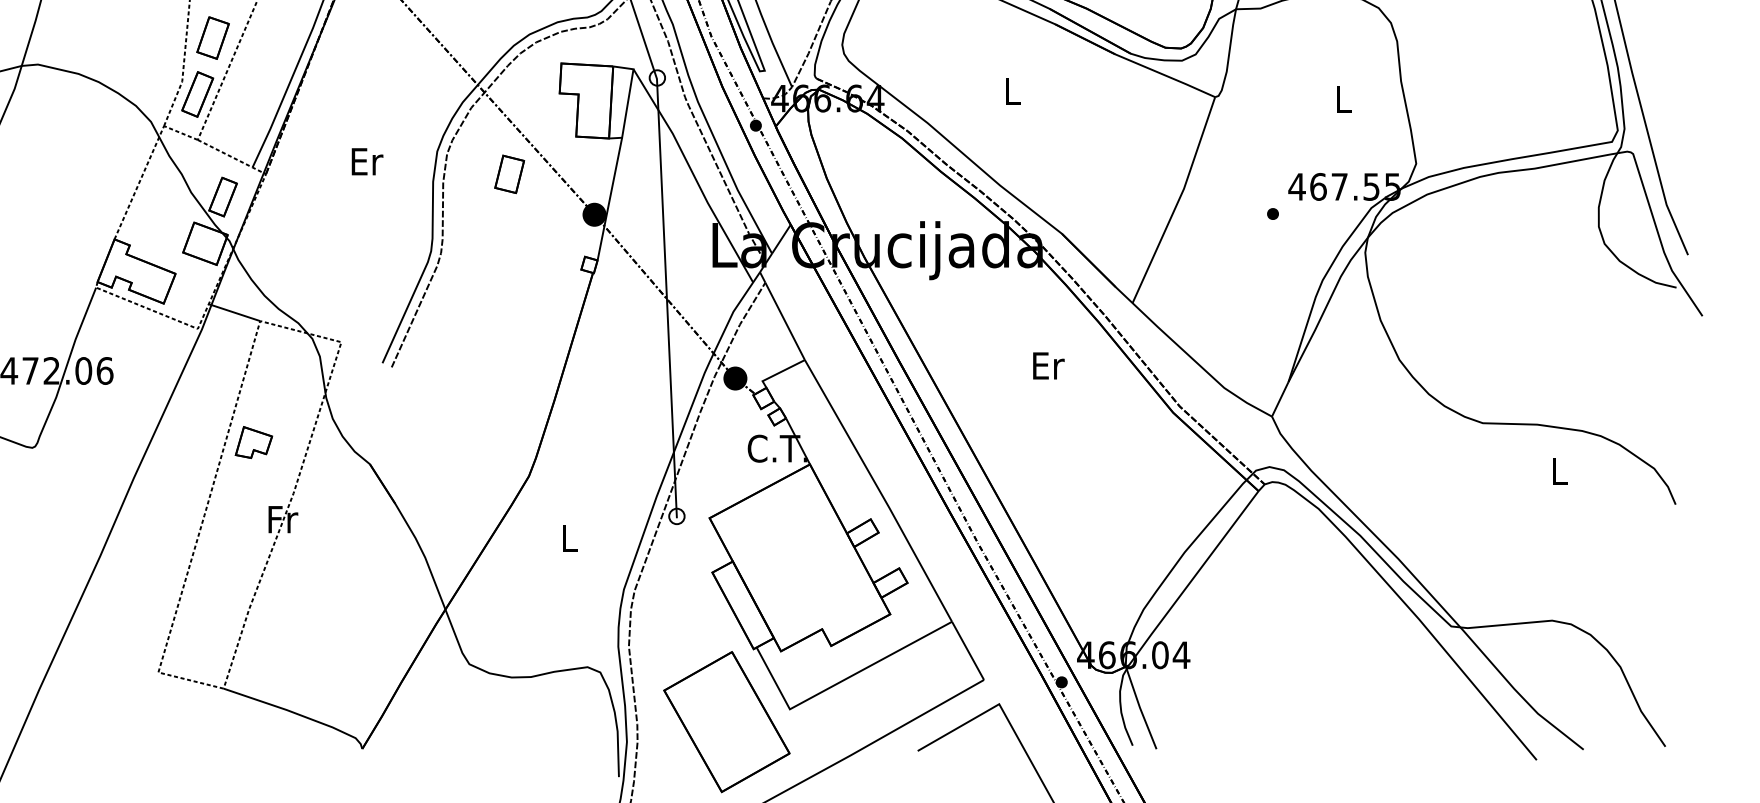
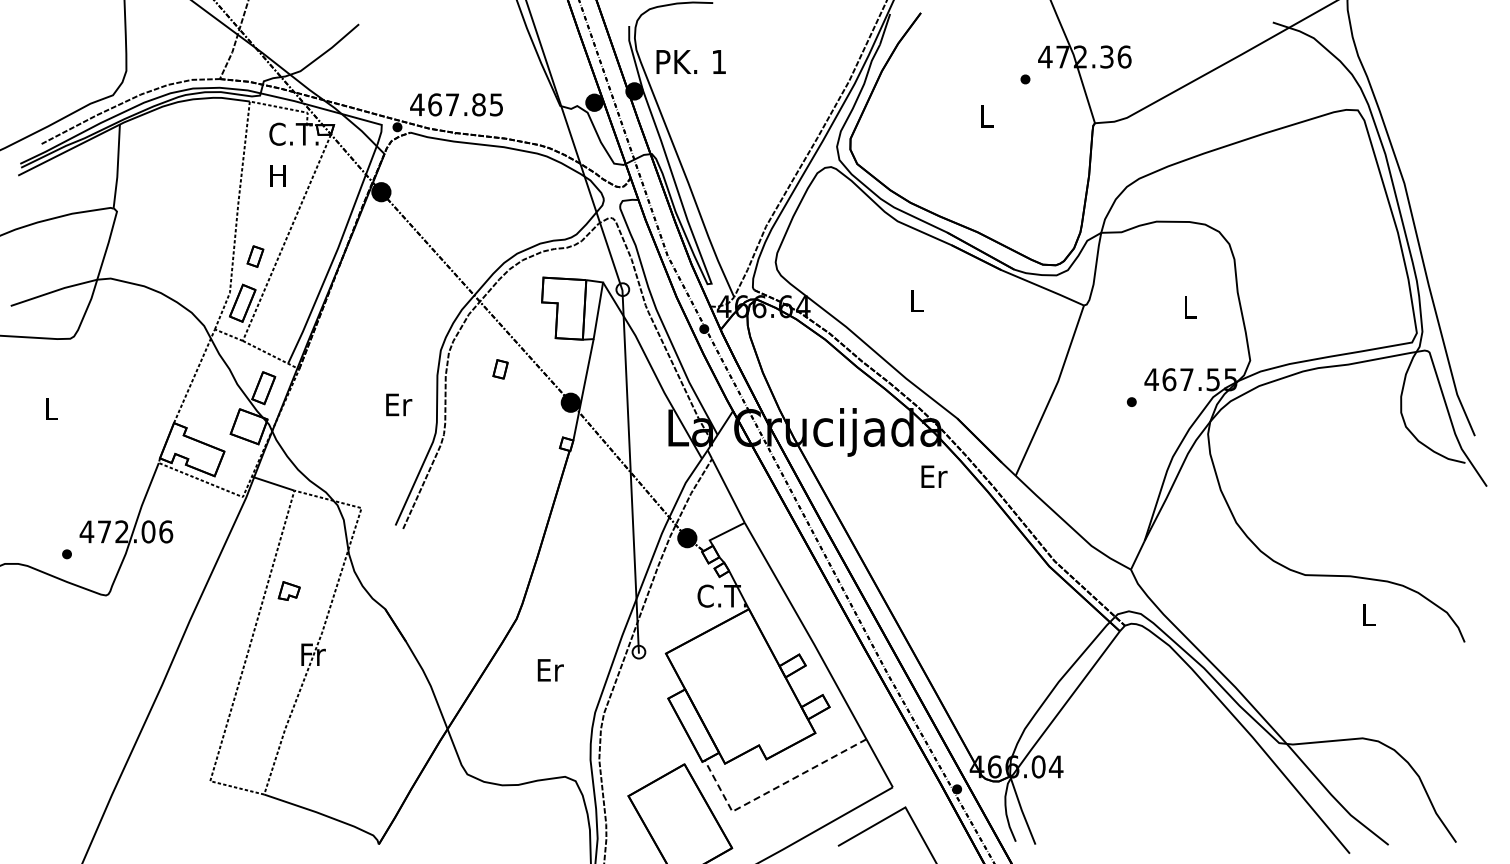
part: (213, 37) -> (255, 256), size x0.6
text: (367, 161) -> (399, 404), moved
part: (509, 174) -> (500, 369), size x0.6
text: (1048, 365) -> (934, 476), moved
part: (254, 441) -> (289, 590), size x0.7
text: (569, 538) -> (550, 670), L -> Er
line: (838, 682) -> (772, 789), solid -> dashed

